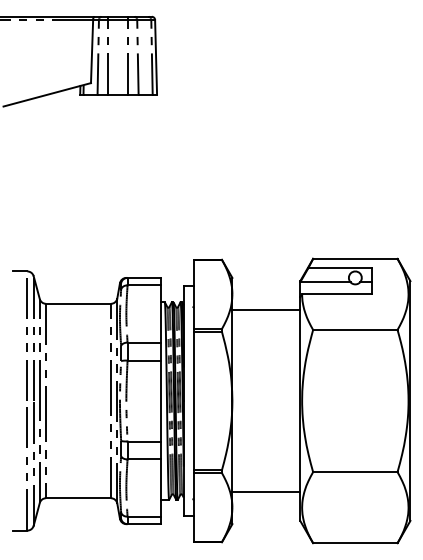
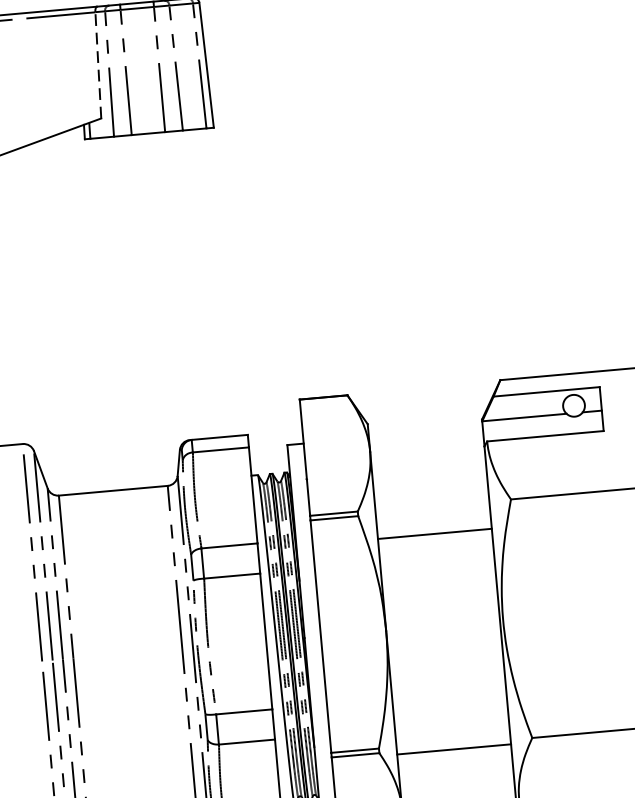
line: (92, 51) -> (99, 65), solid -> dashed
line: (266, 310) -> (435, 534), moved
line: (266, 491) -> (454, 748), moved

